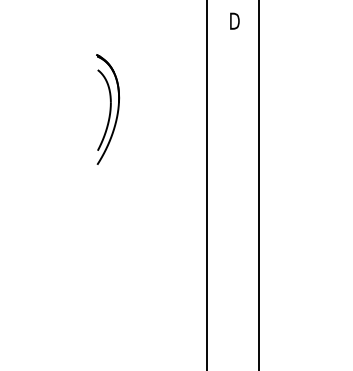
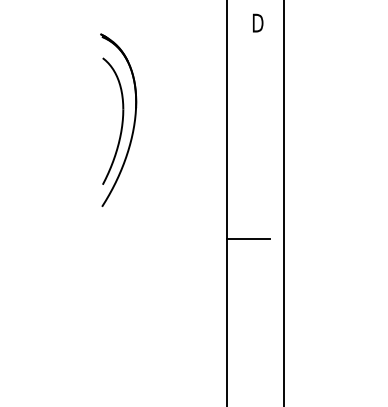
part: (107, 109) -> (118, 120), size x1.43
line: (225, 218) -> (247, 239), added

